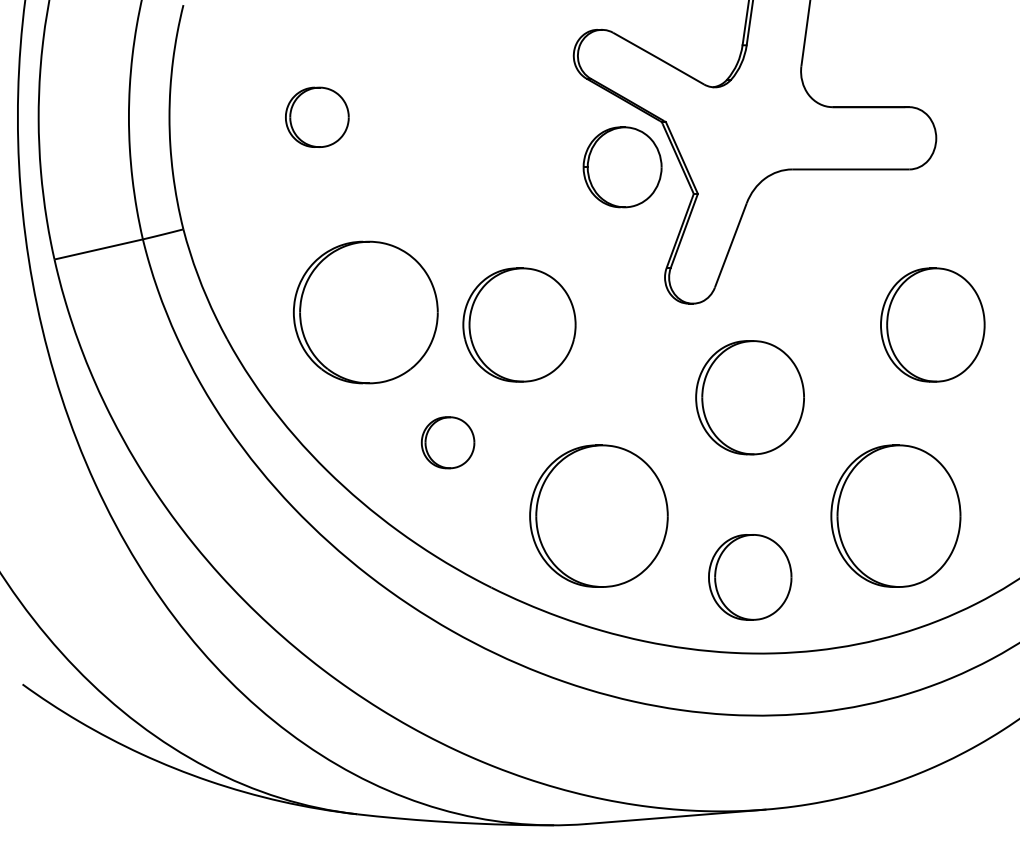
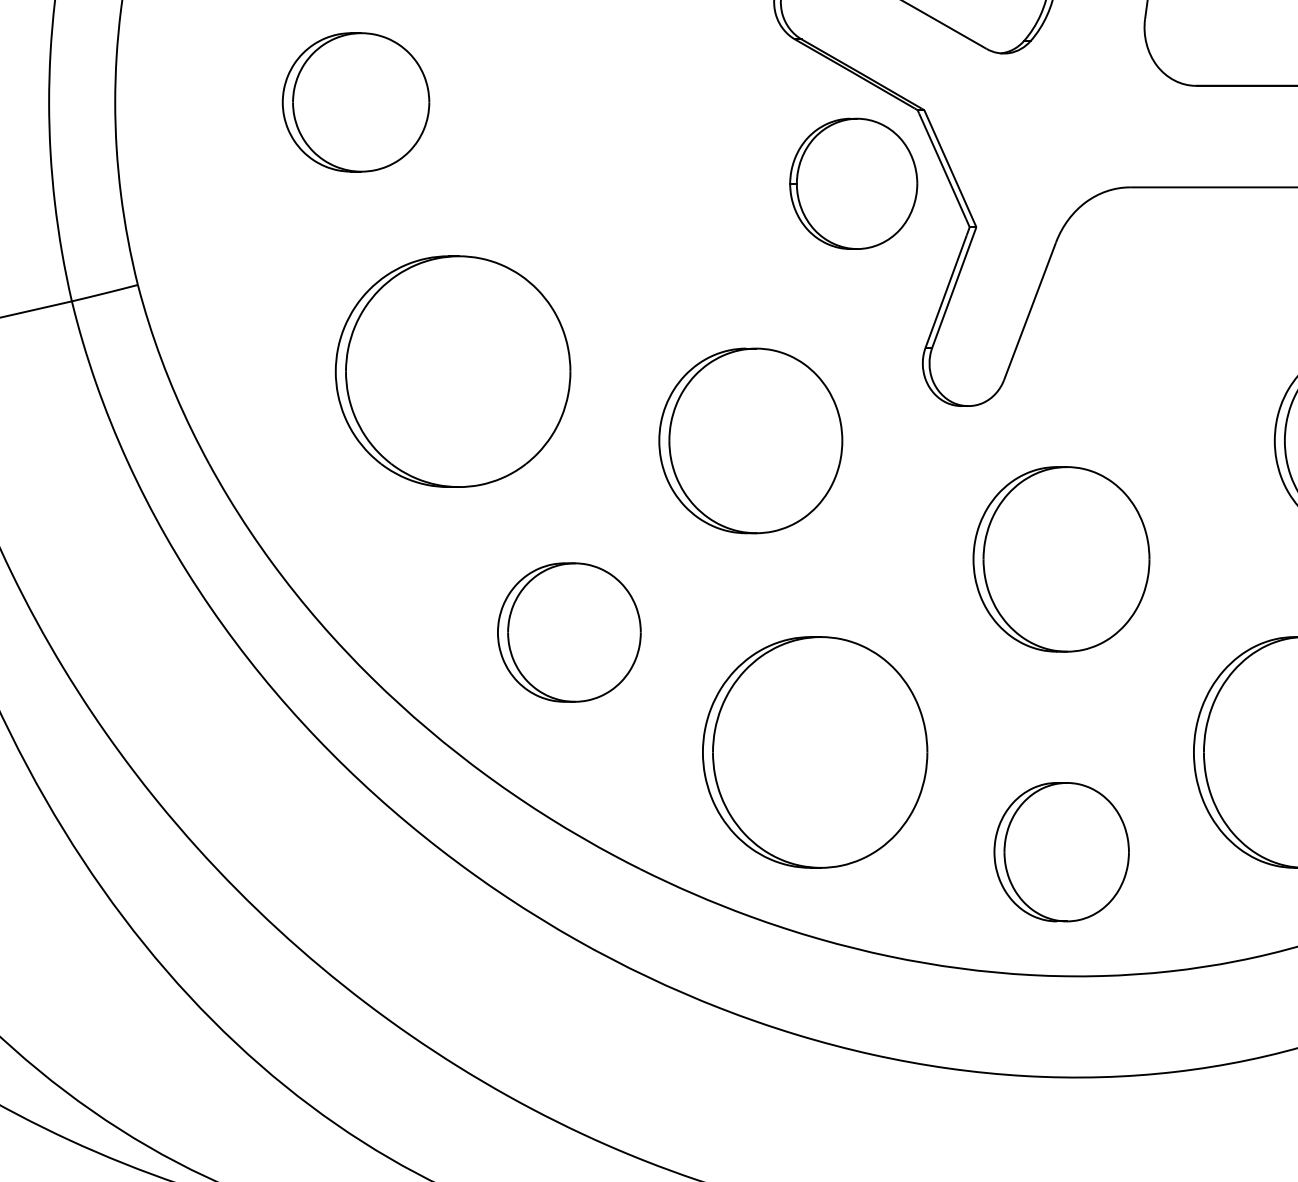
part: (317, 117) -> (356, 102), size x1.43
part: (365, 312) -> (452, 371), moved
part: (519, 324) -> (750, 440), moved
part: (447, 442) -> (568, 632), size x1.67

